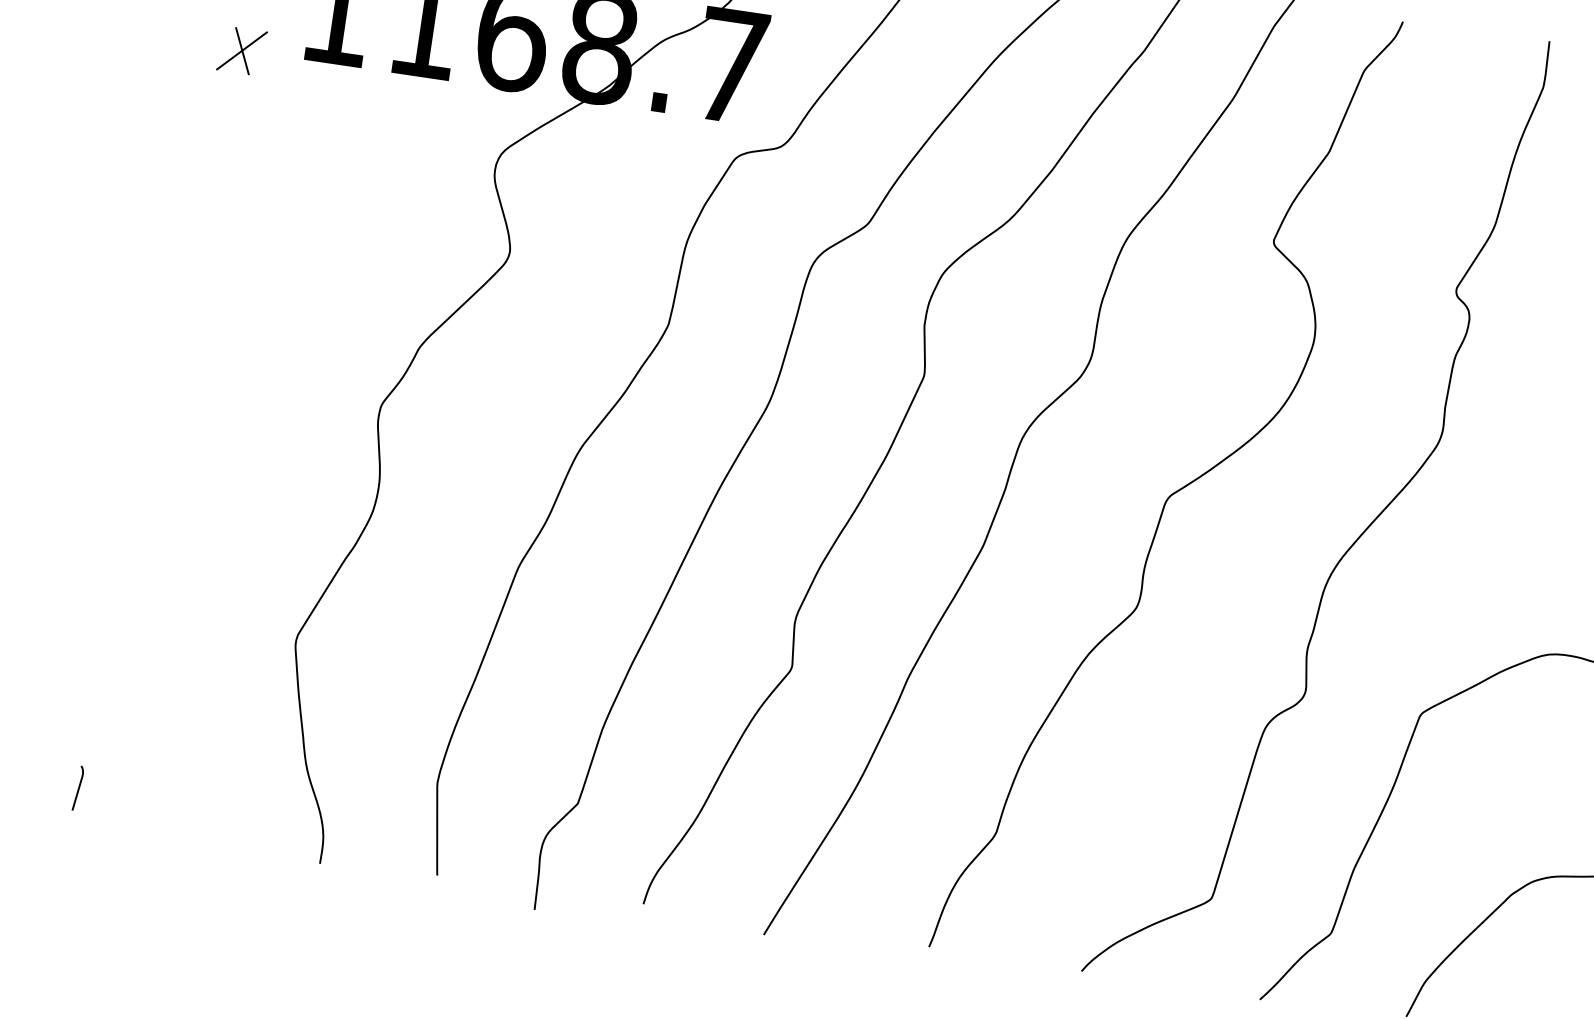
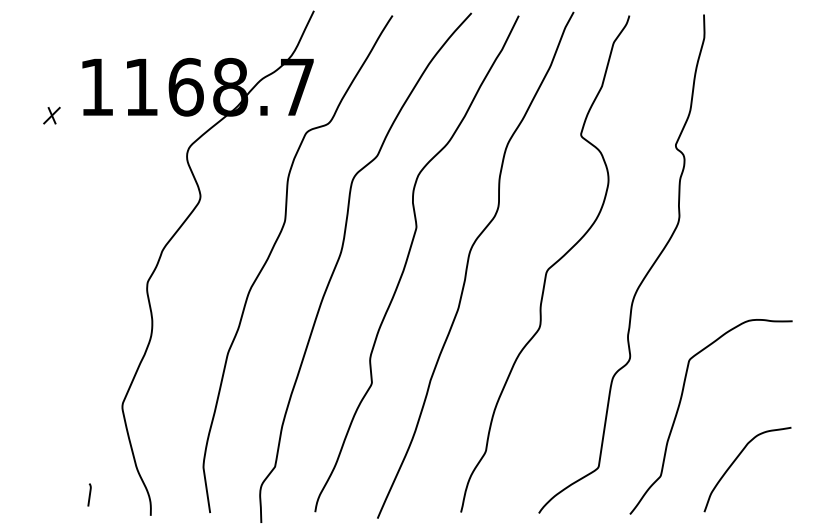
part: (241, 50) -> (51, 115), size x0.7
curve: (78, 787) -> (89, 494), moved

